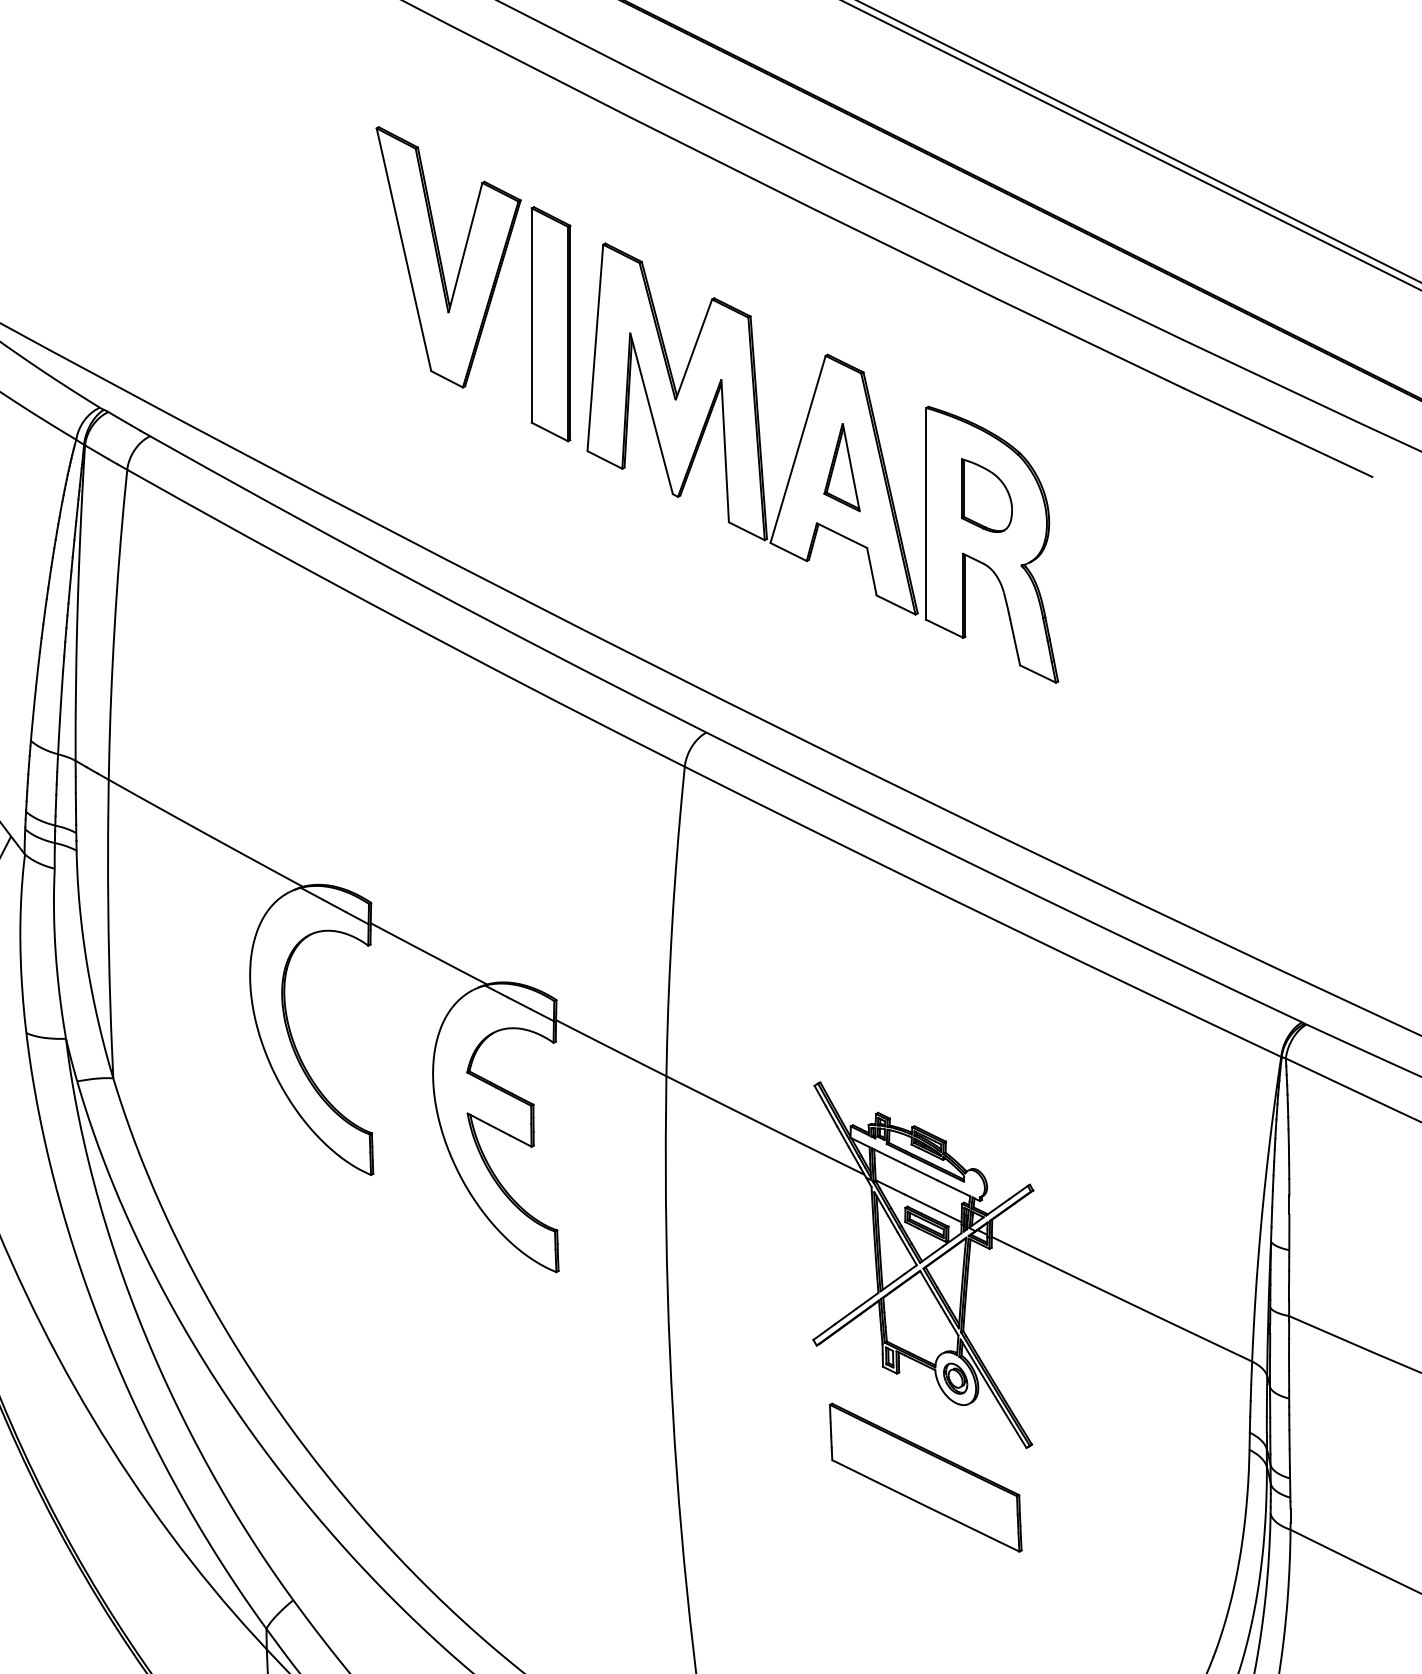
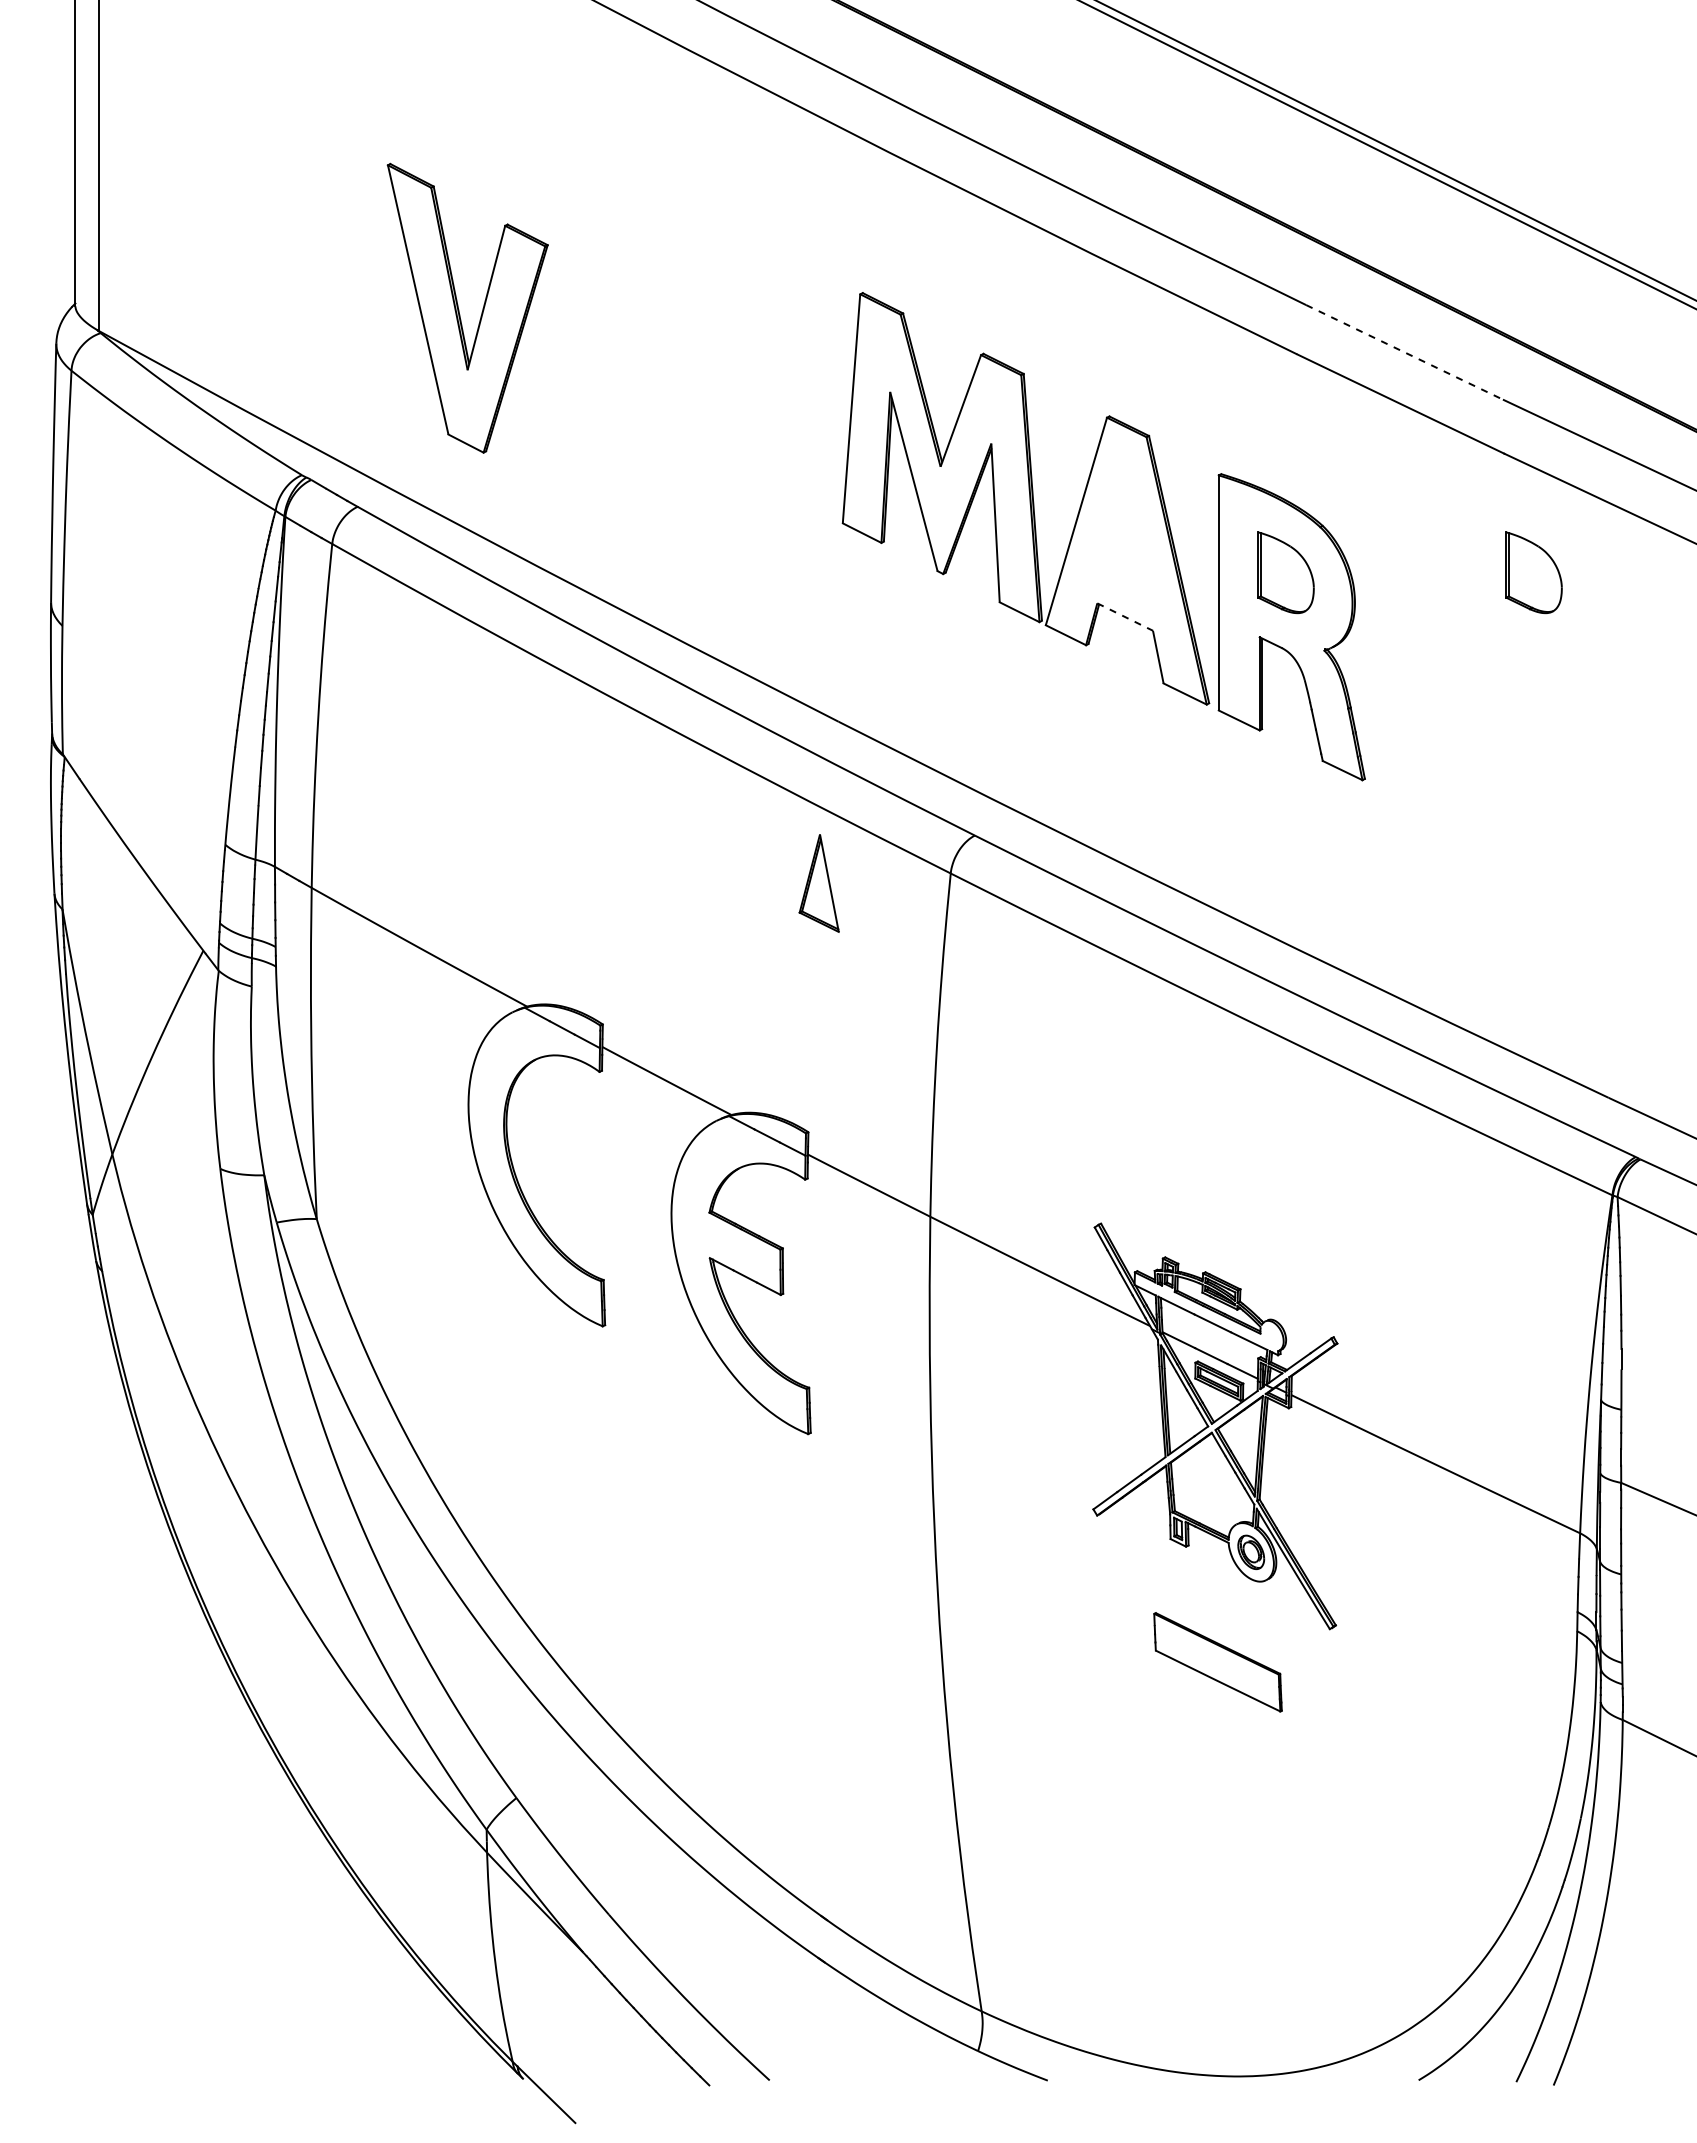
part: (441, 258) -> (459, 309), moved
line: (1094, 297) -> (1405, 352), solid -> dashed
part: (551, 324) -> (802, 382), removed
part: (841, 467) -> (818, 883), moved
part: (1210, 495) -> (1533, 572), added
line: (842, 536) -> (1125, 617), solid -> dashed
part: (925, 1478) -> (1217, 1662), size x0.6

